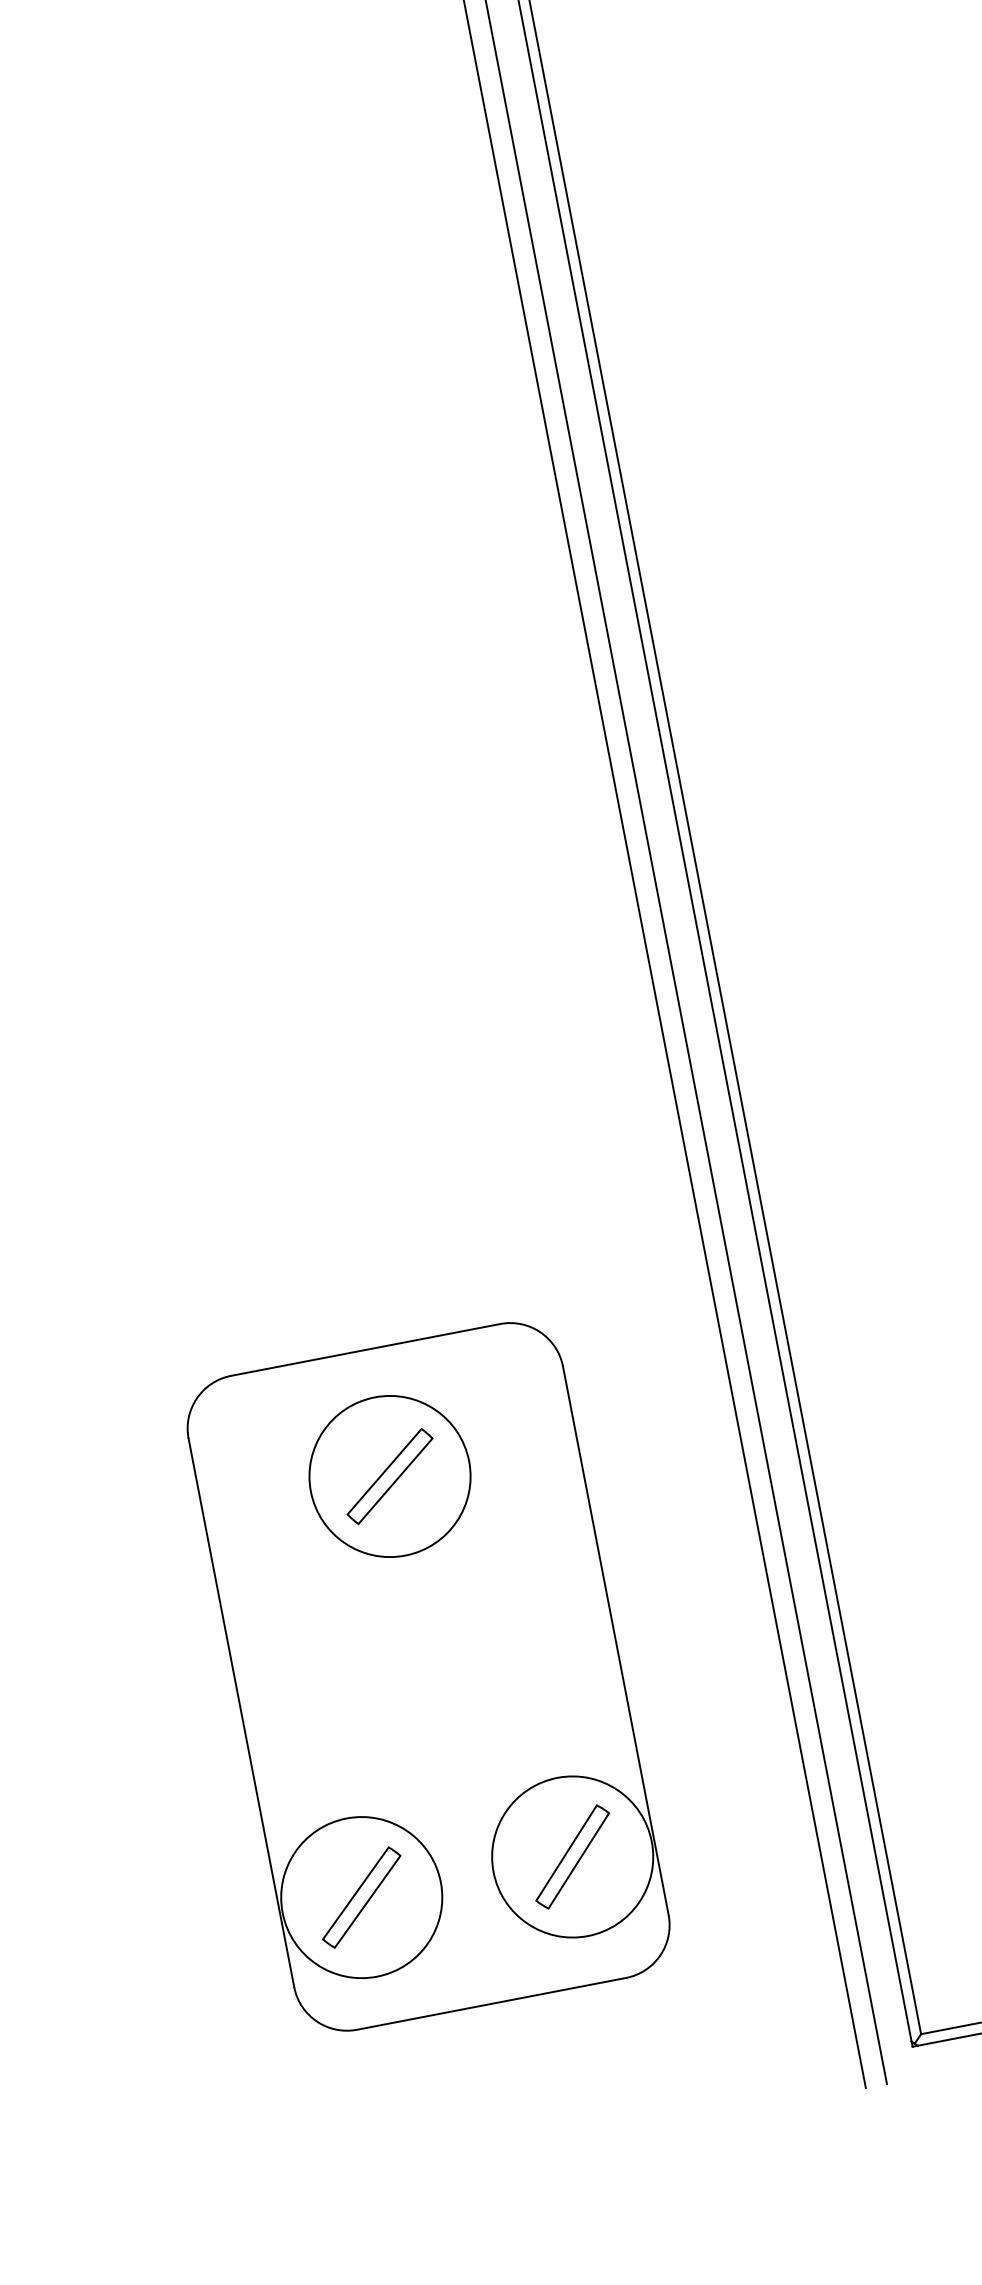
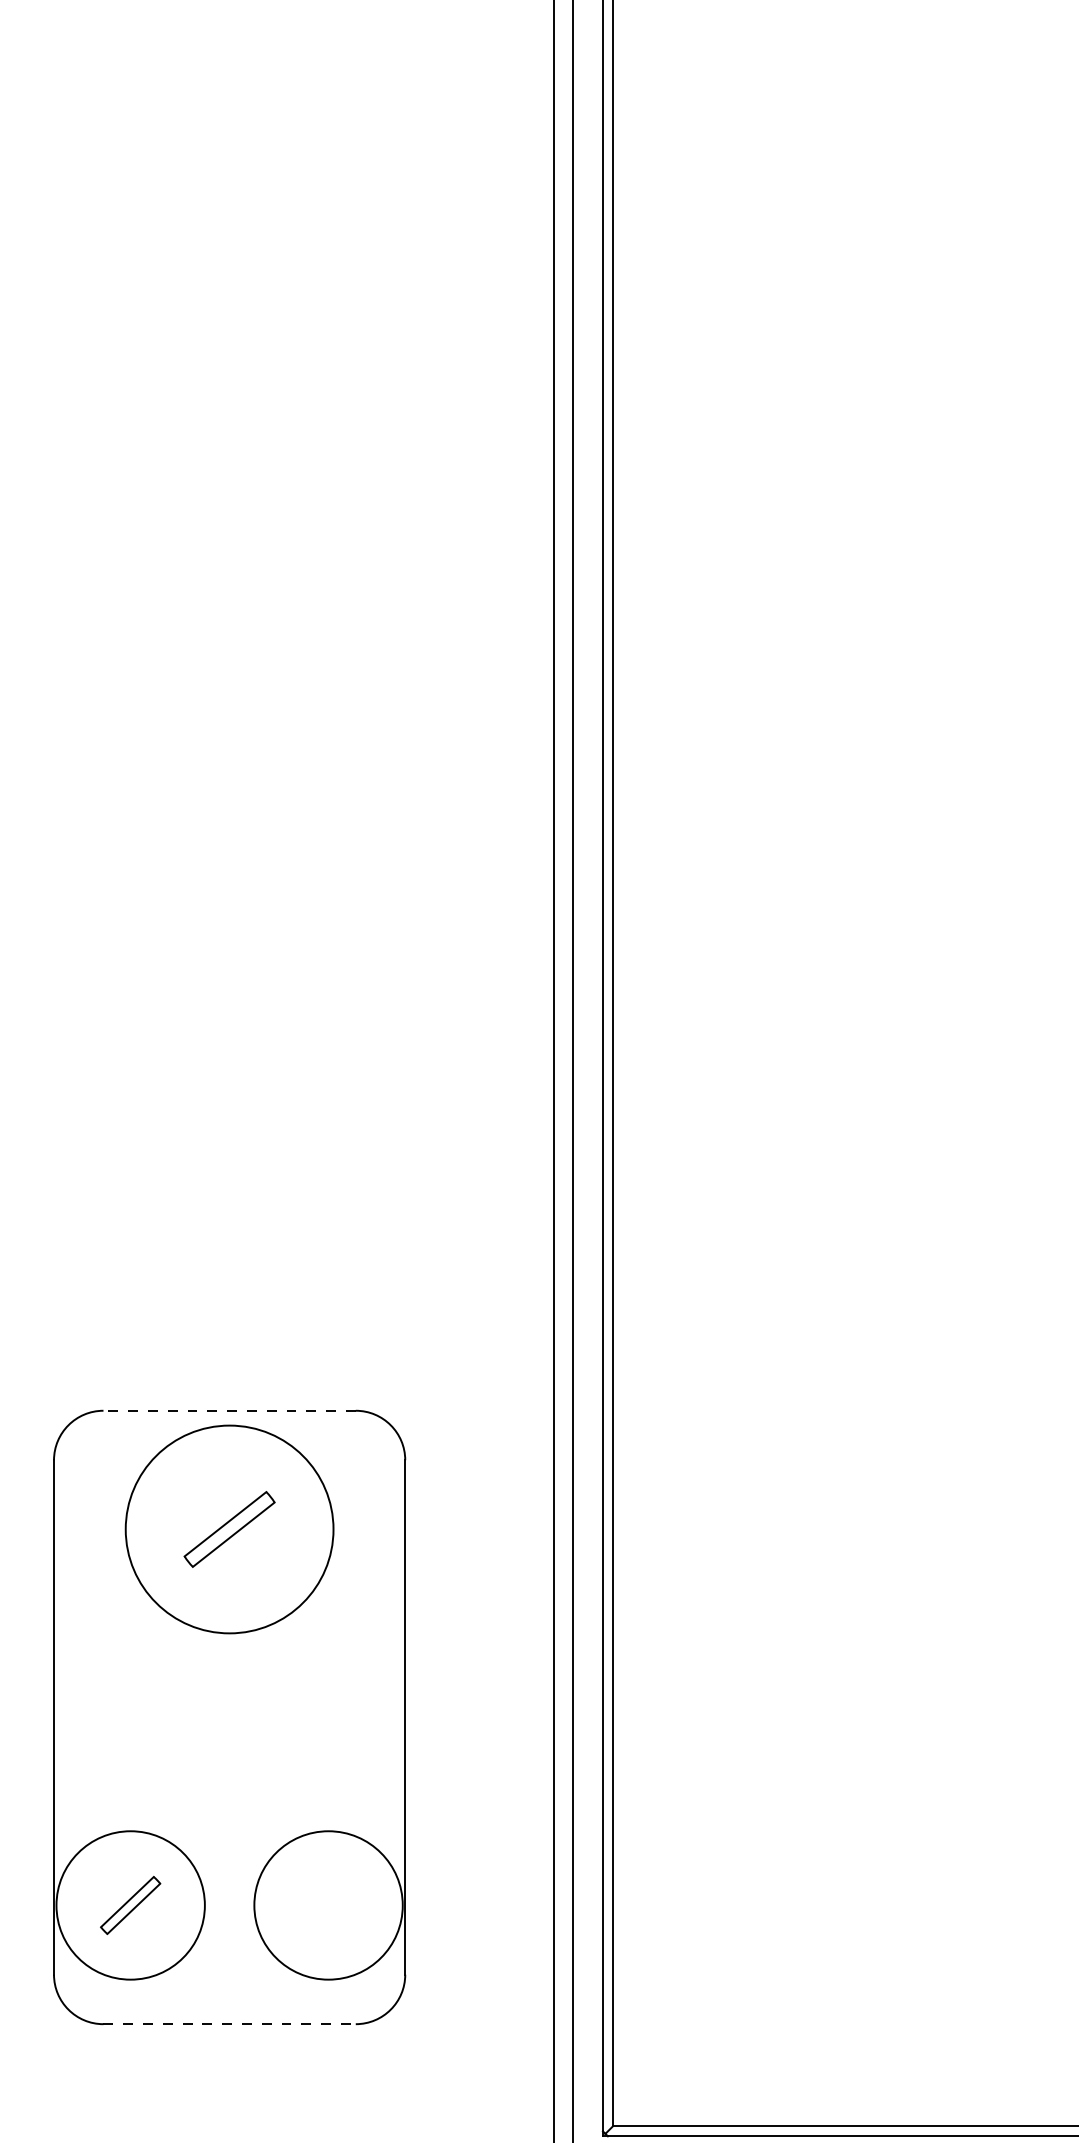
line: (365, 1349) -> (229, 1410), solid -> dashed
circle: (389, 1476) -> (229, 1529), size x1.4
part: (572, 1857) -> (328, 1905), removed
part: (361, 1897) -> (130, 1905), size x0.7
line: (492, 2004) -> (230, 2024), solid -> dashed

